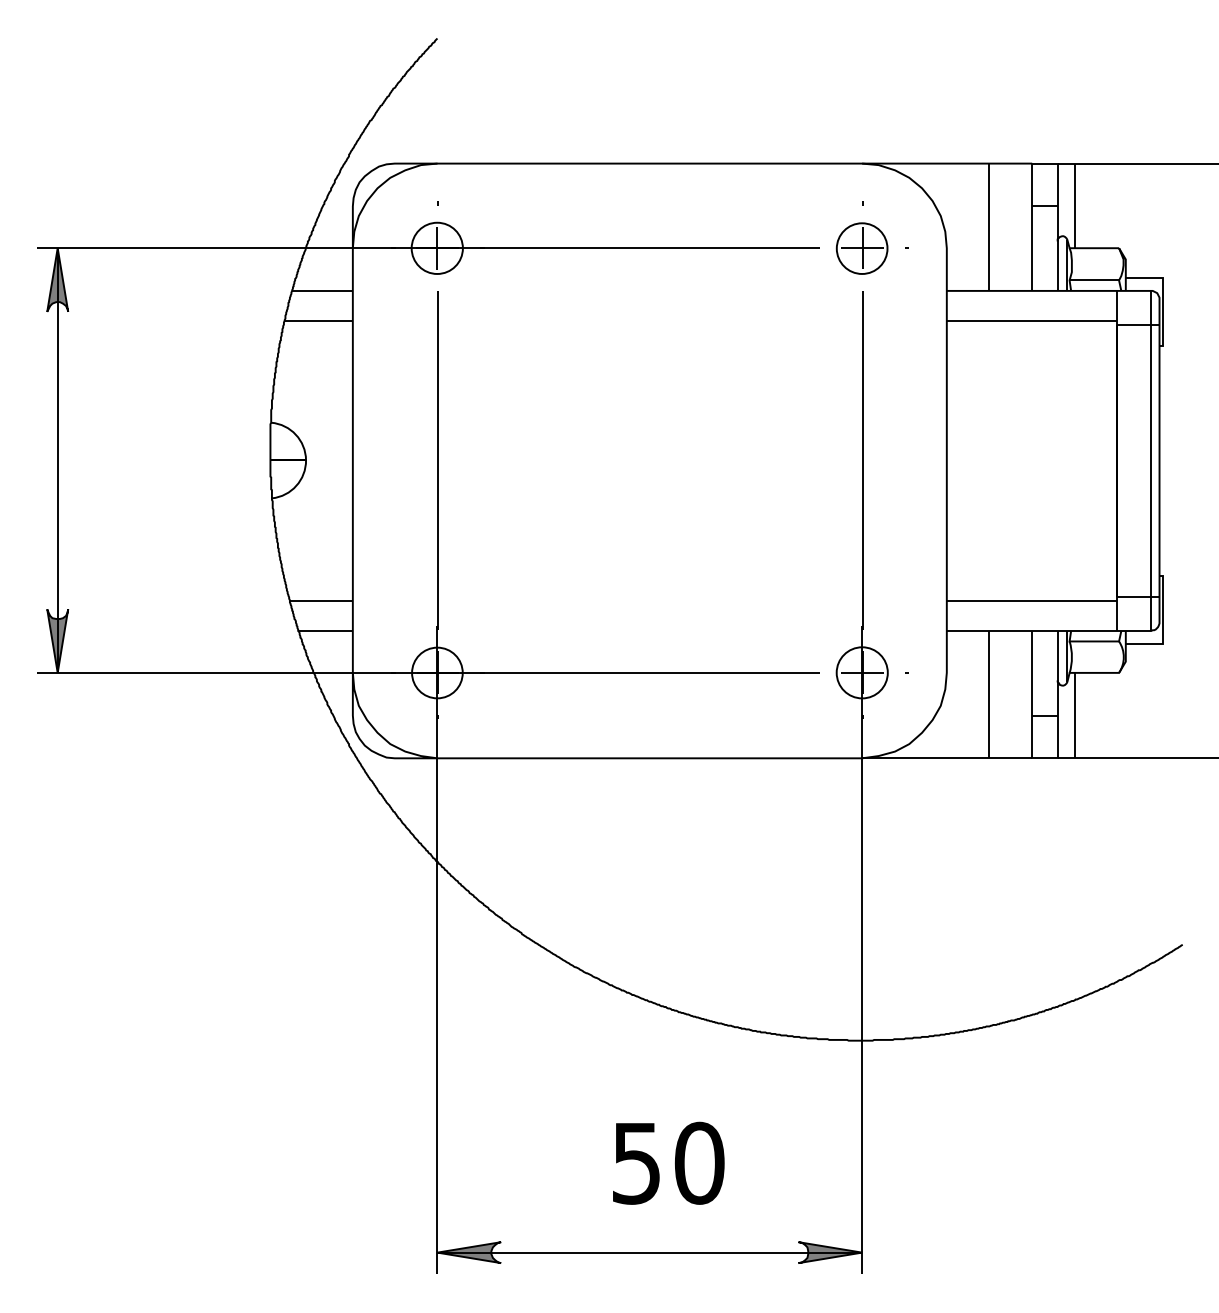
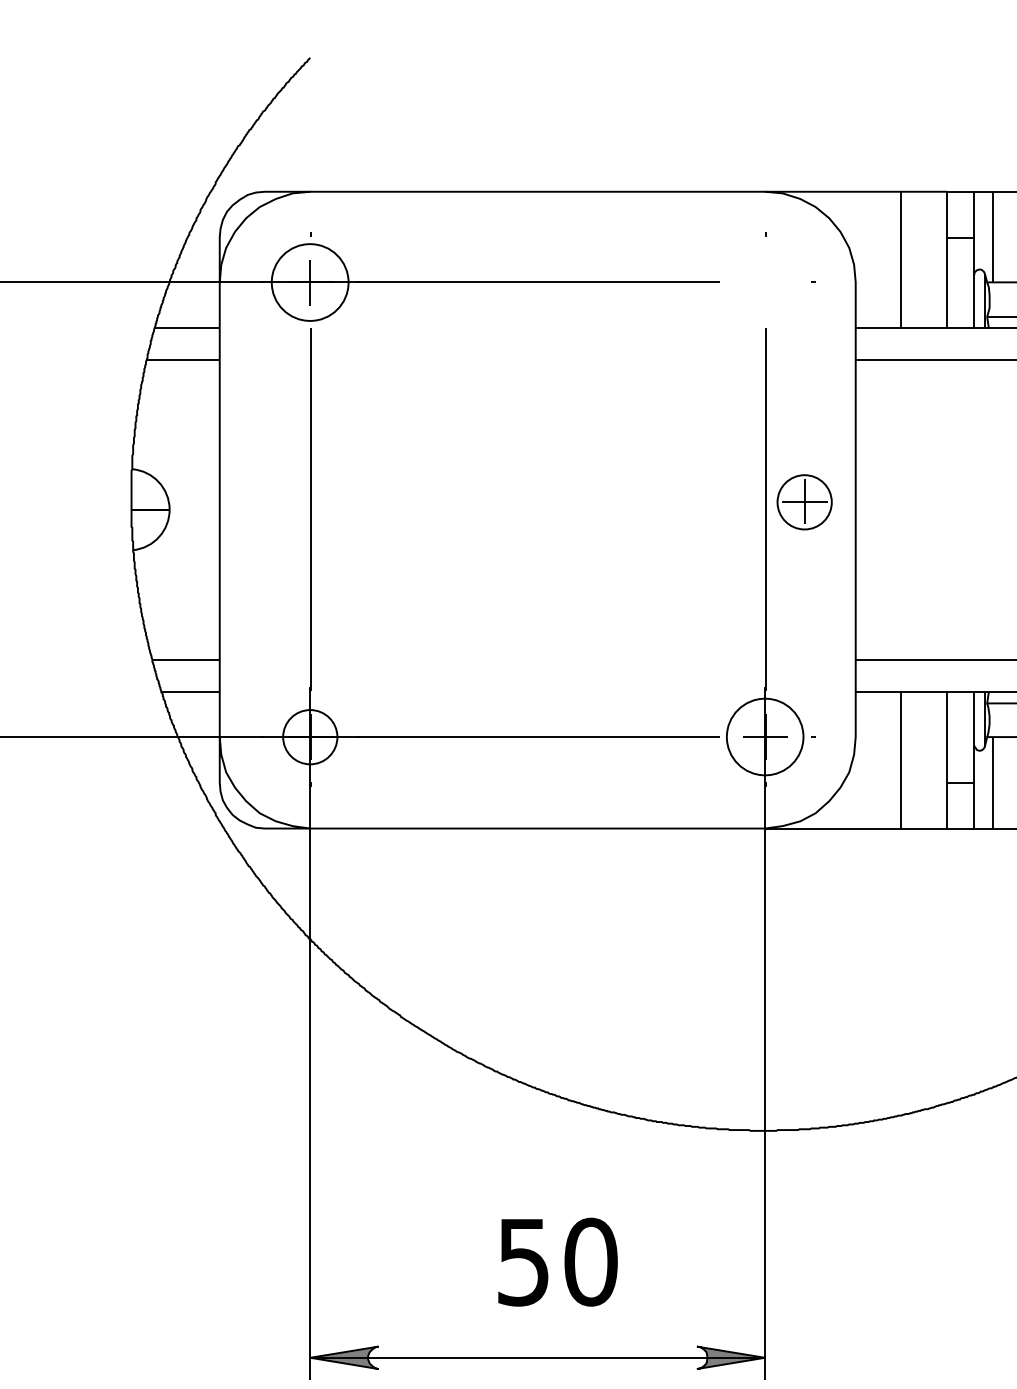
circle: (436, 247) -> (309, 281), size x1.4
part: (861, 248) -> (803, 502), moved
circle: (861, 672) -> (764, 736), size x1.4

